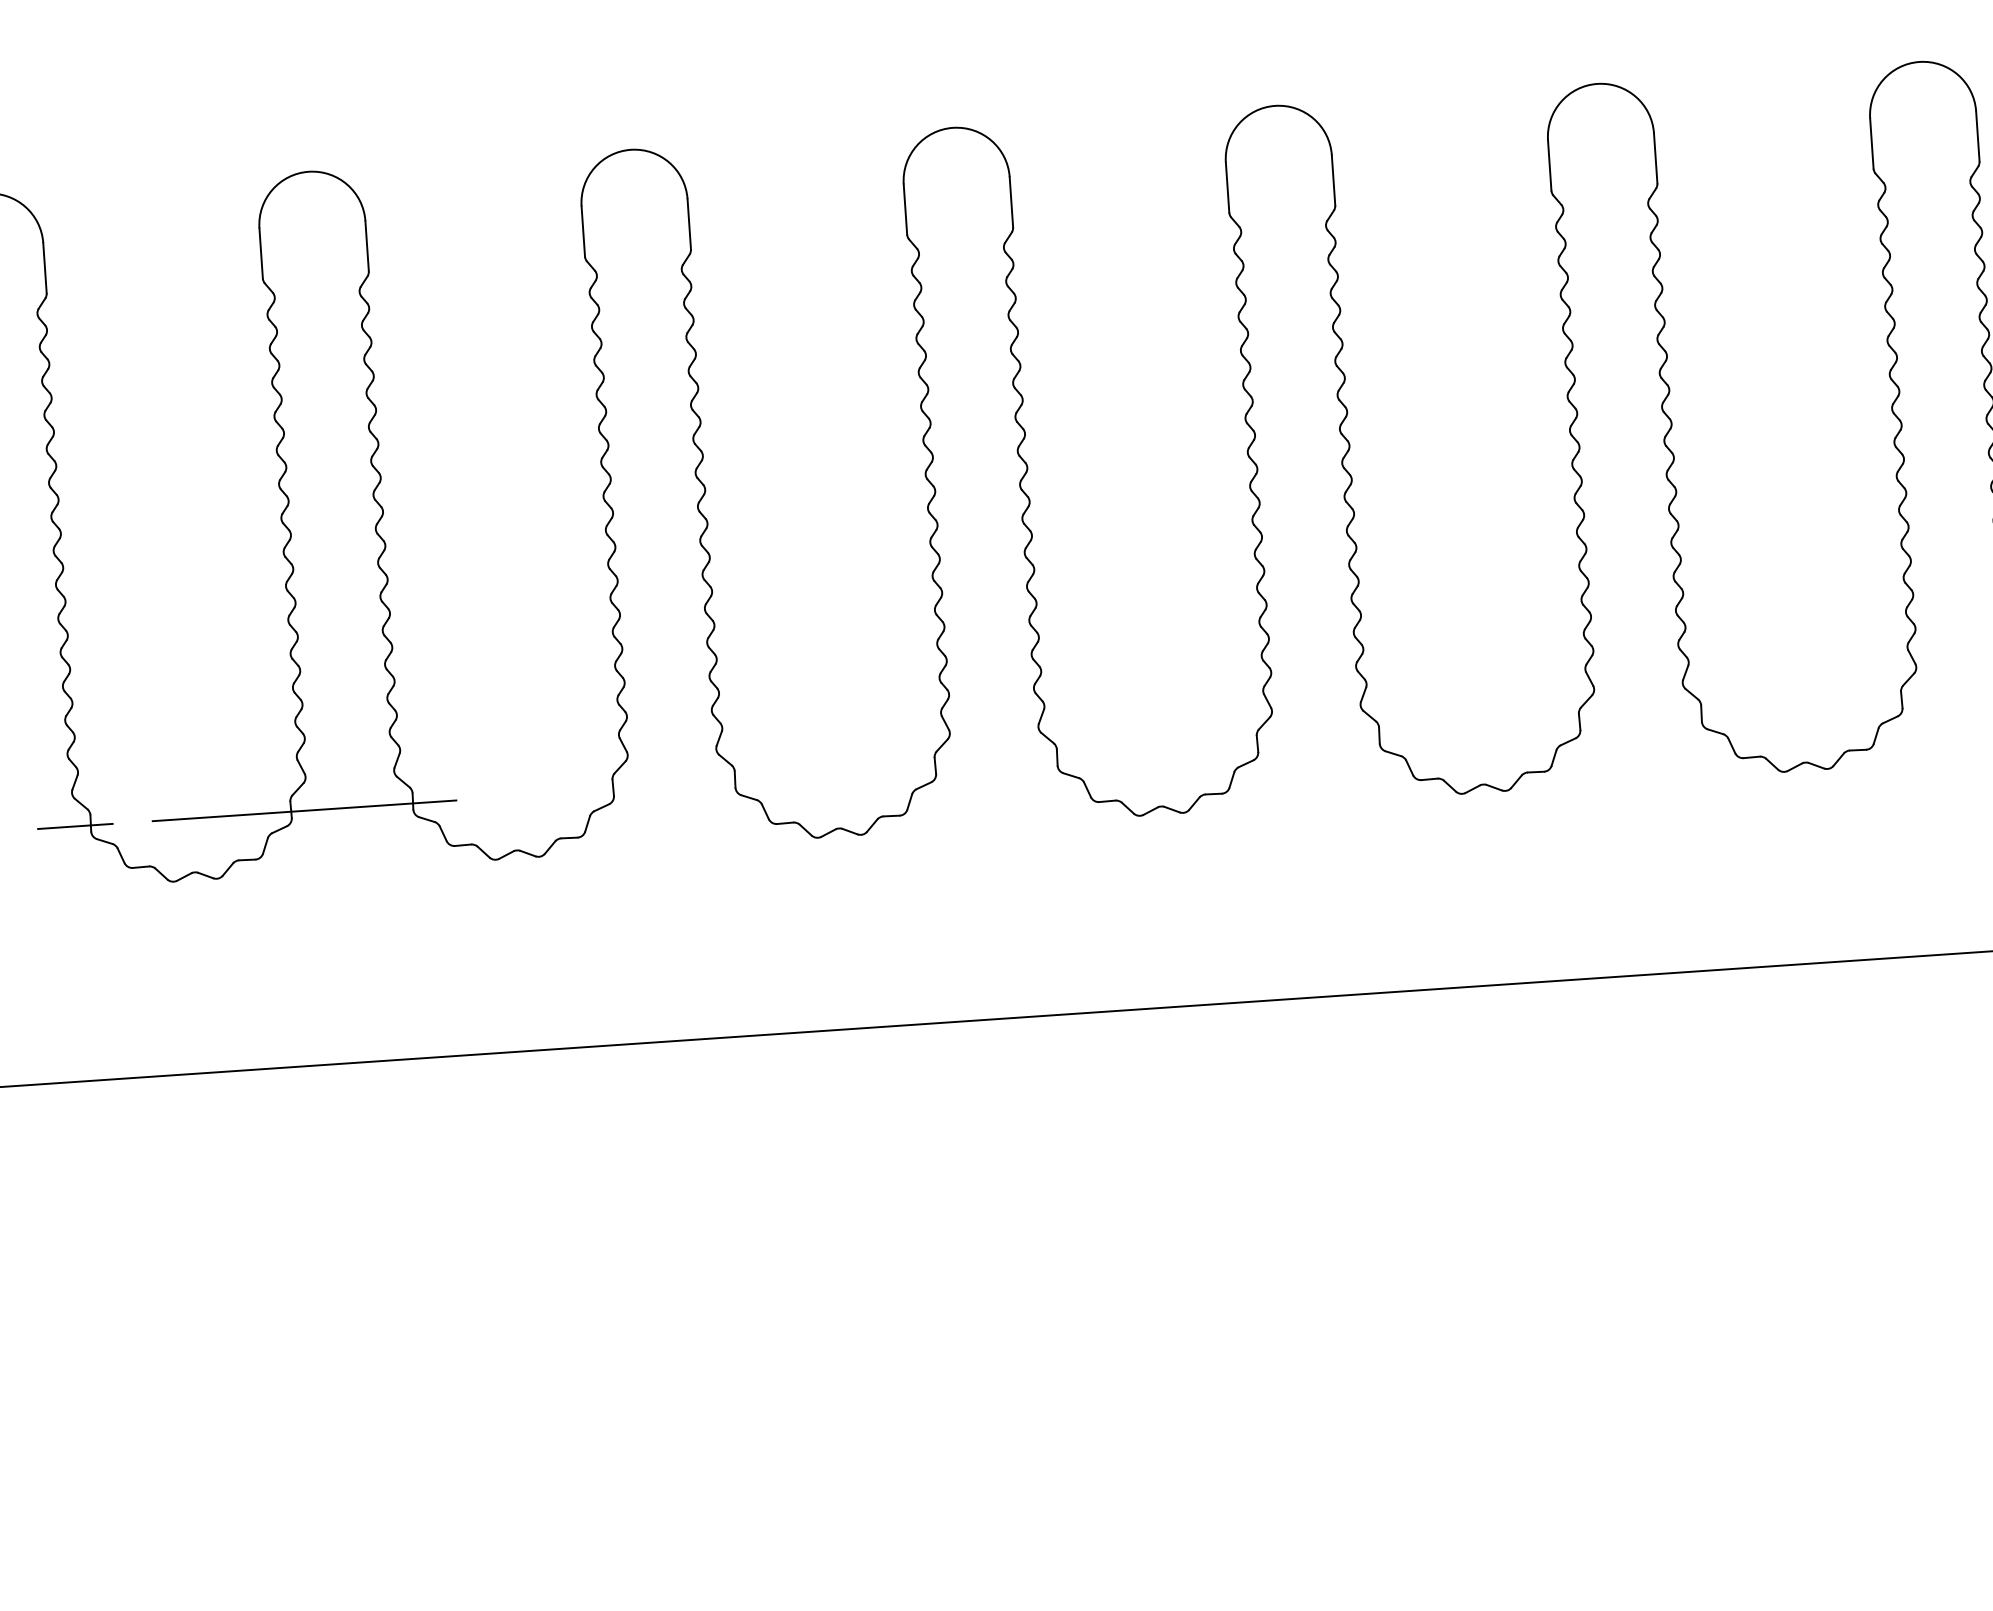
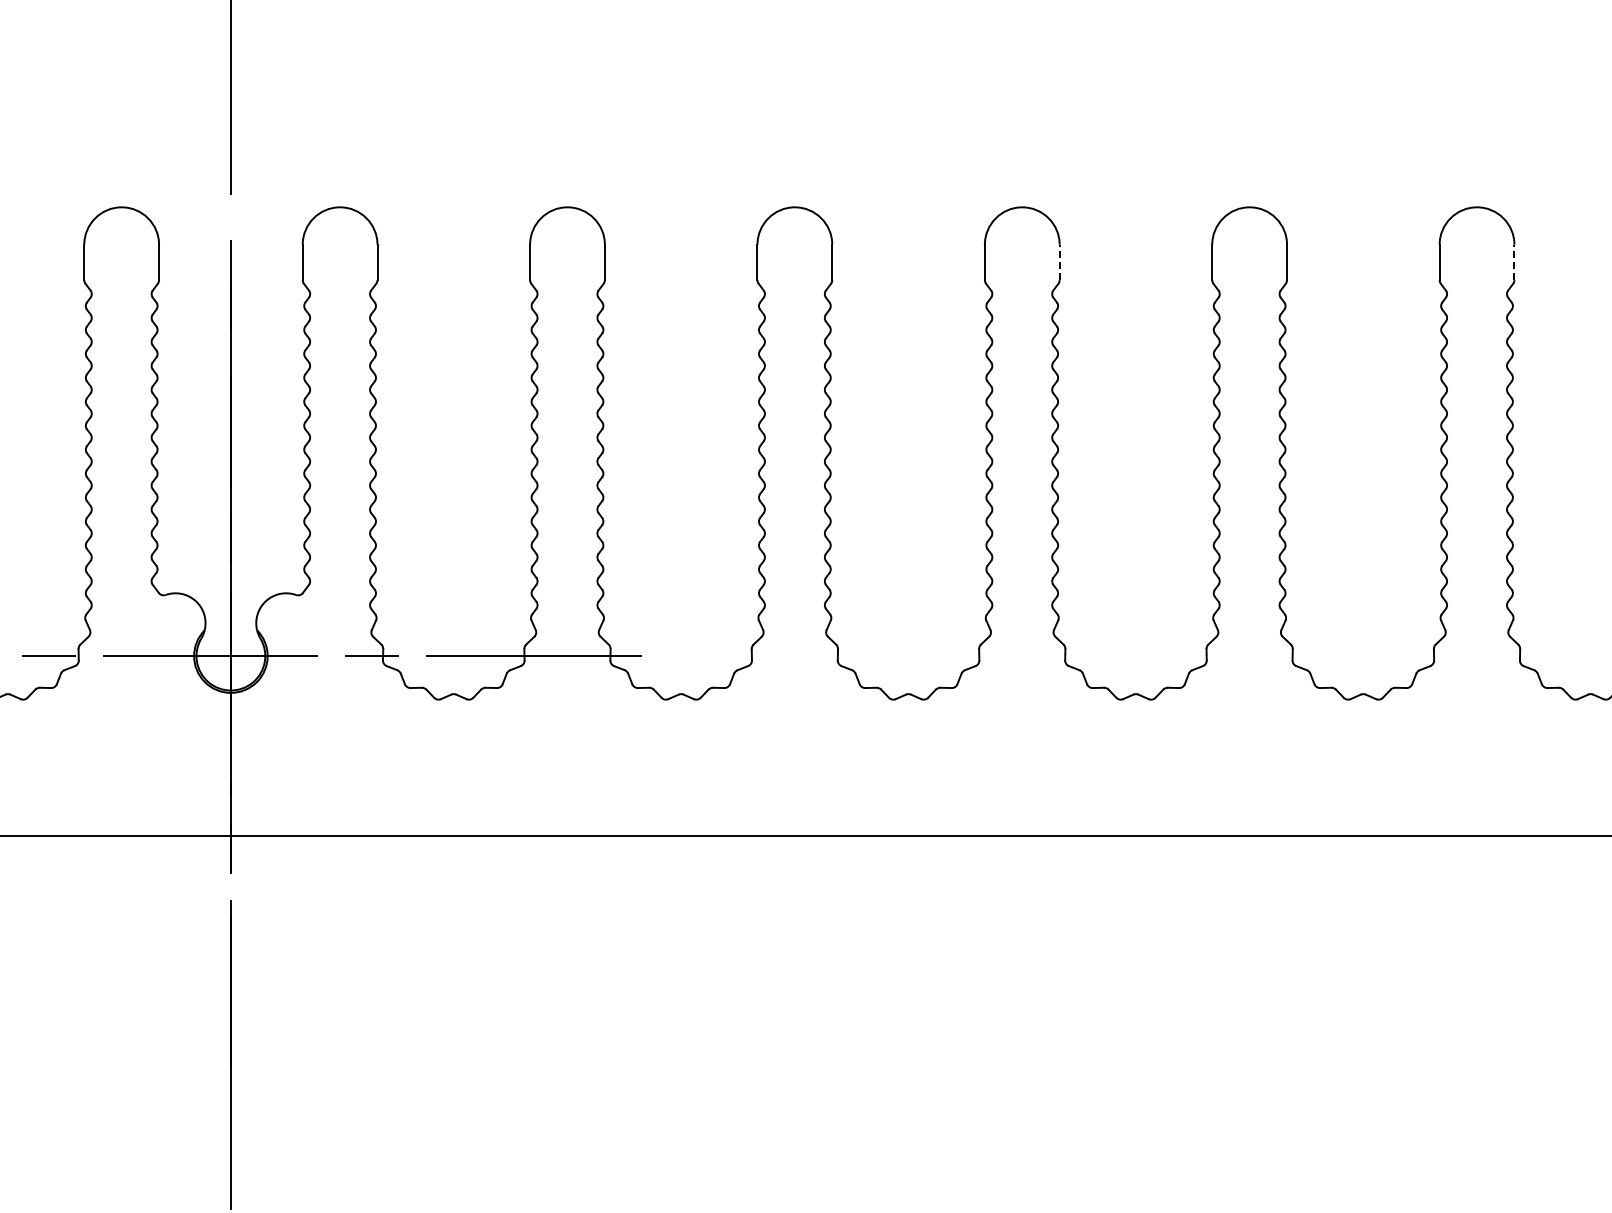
line: (1655, 158) -> (1514, 262), solid -> dashed
line: (1011, 202) -> (1059, 262), solid -> dashed

